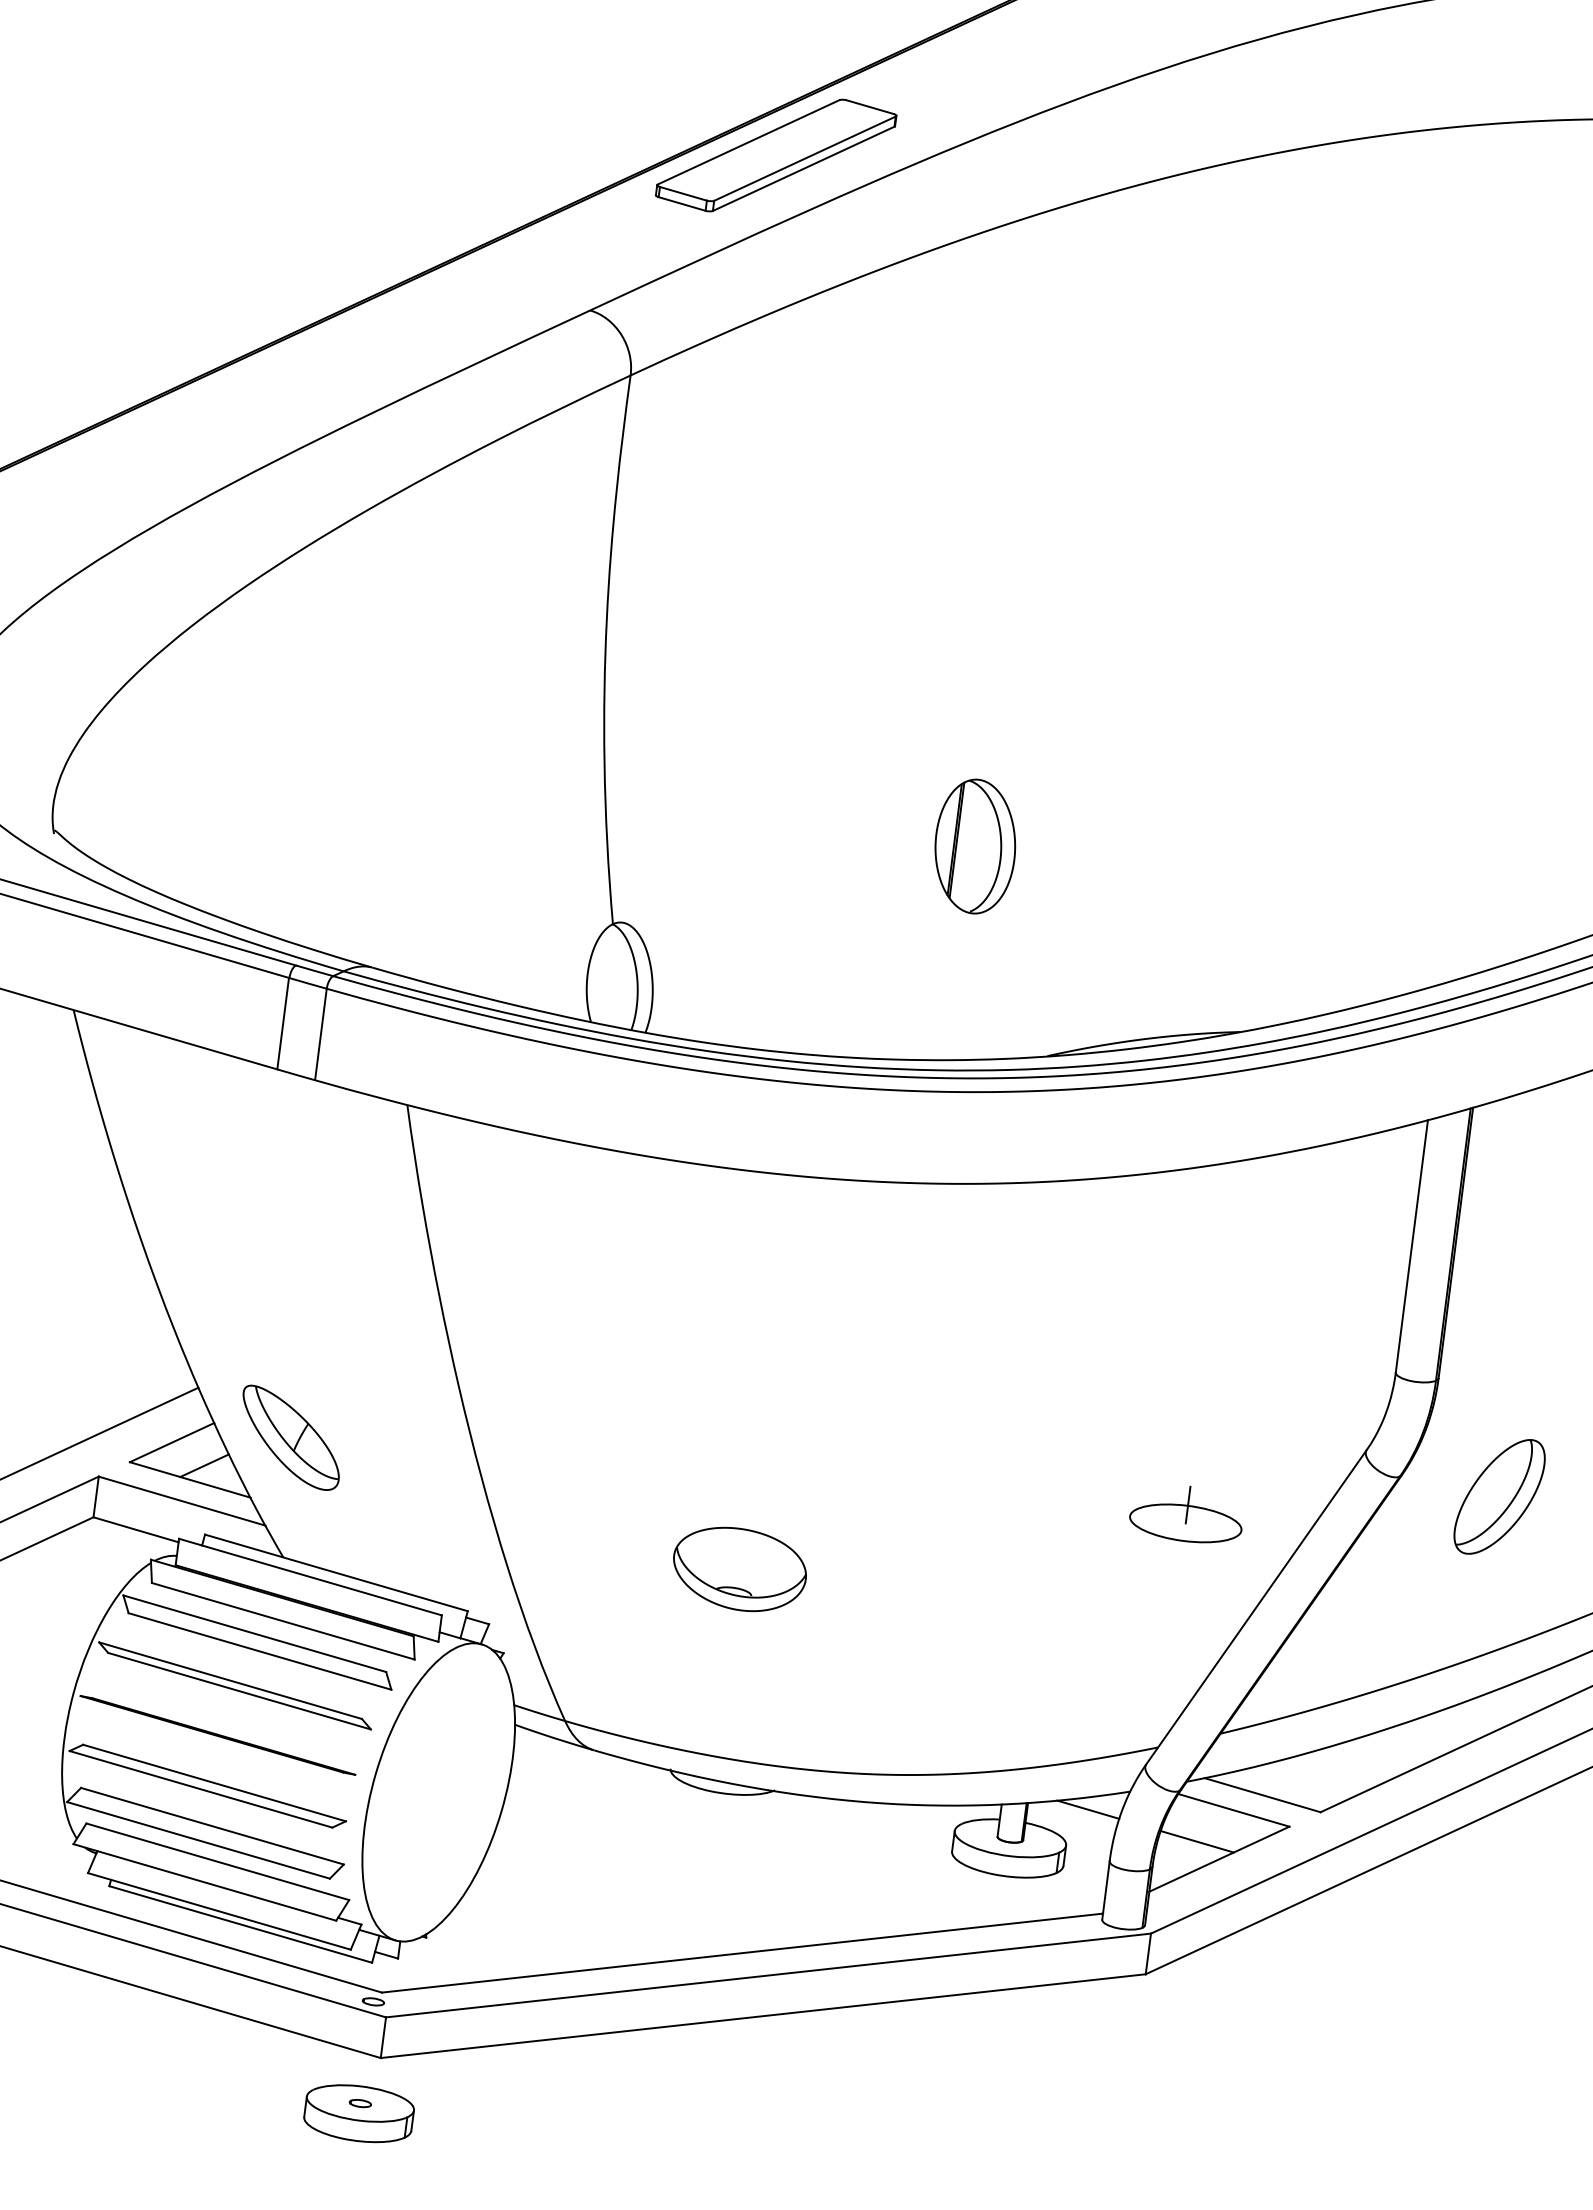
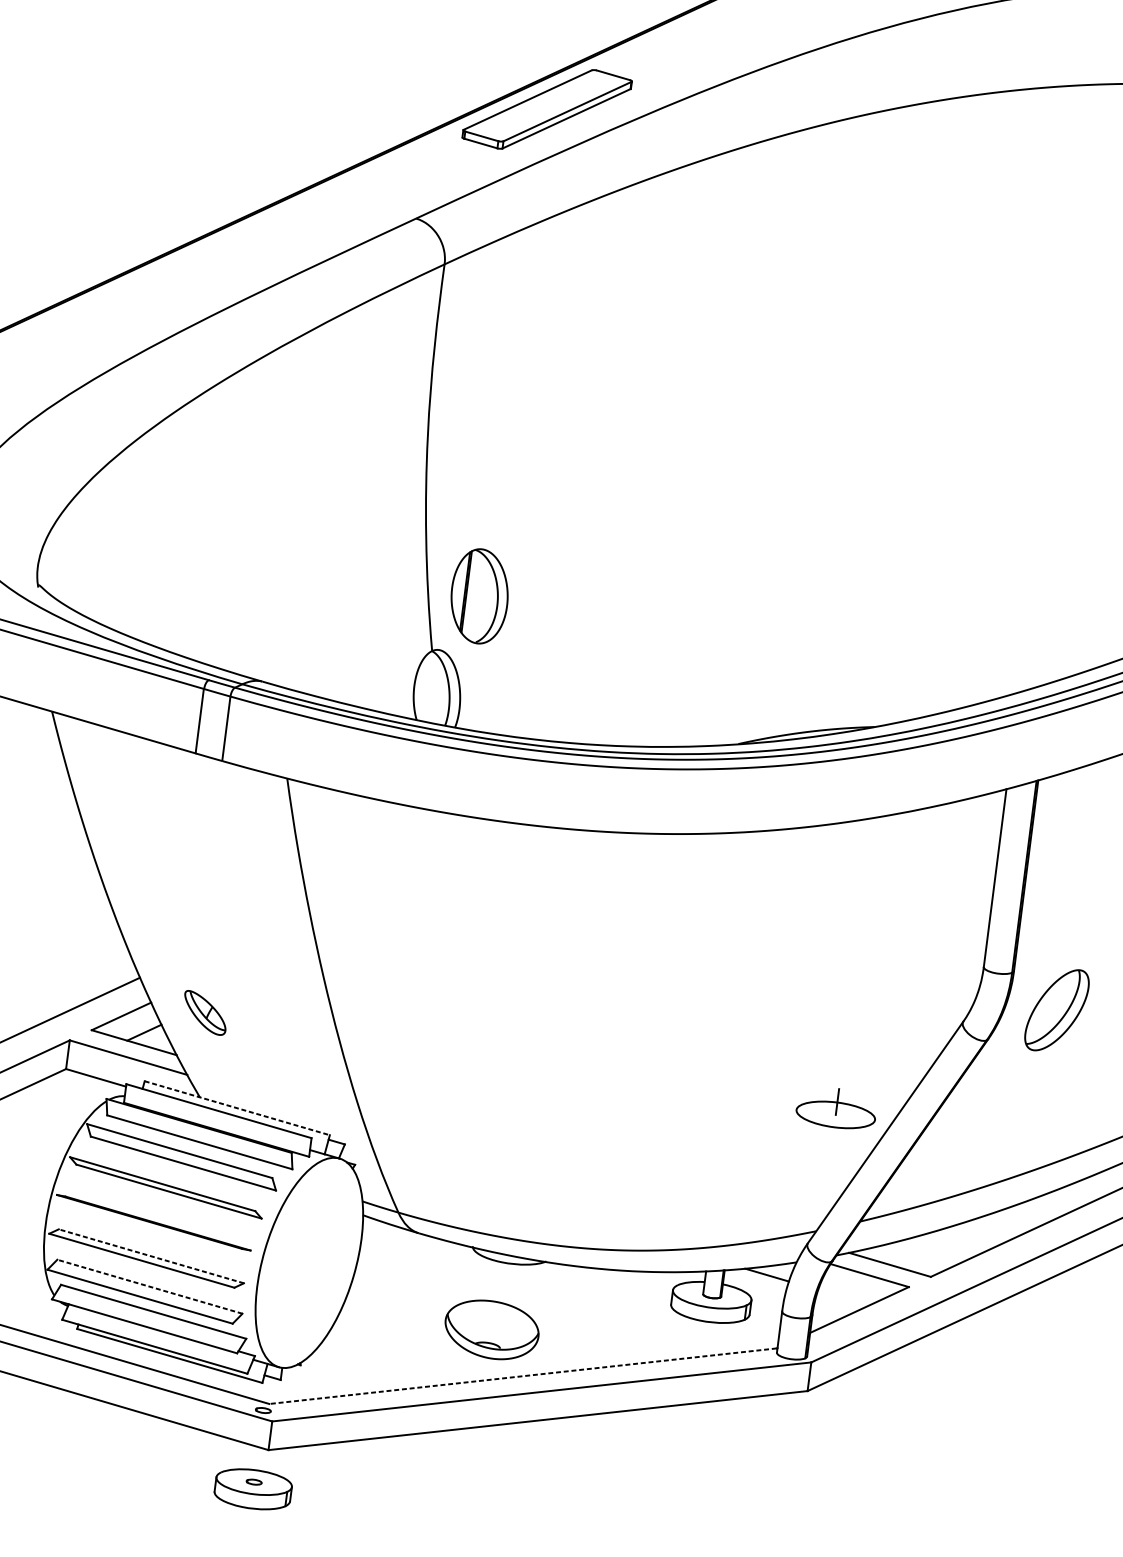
part: (975, 846) -> (479, 596), moved
part: (290, 1437) -> (204, 1012), size x0.6
part: (1499, 1496) -> (1056, 1009), moved
part: (1185, 1514) -> (835, 1108), moved
part: (739, 1569) -> (491, 1329), moved
line: (336, 1572) -> (237, 1107), solid -> dashed
line: (214, 1783) -> (151, 1256), solid -> dashed
line: (212, 1826) -> (149, 1286), solid -> dashed
line: (1196, 1841) -> (843, 1297), removed
line: (741, 1953) -> (522, 1376), solid -> dashed

